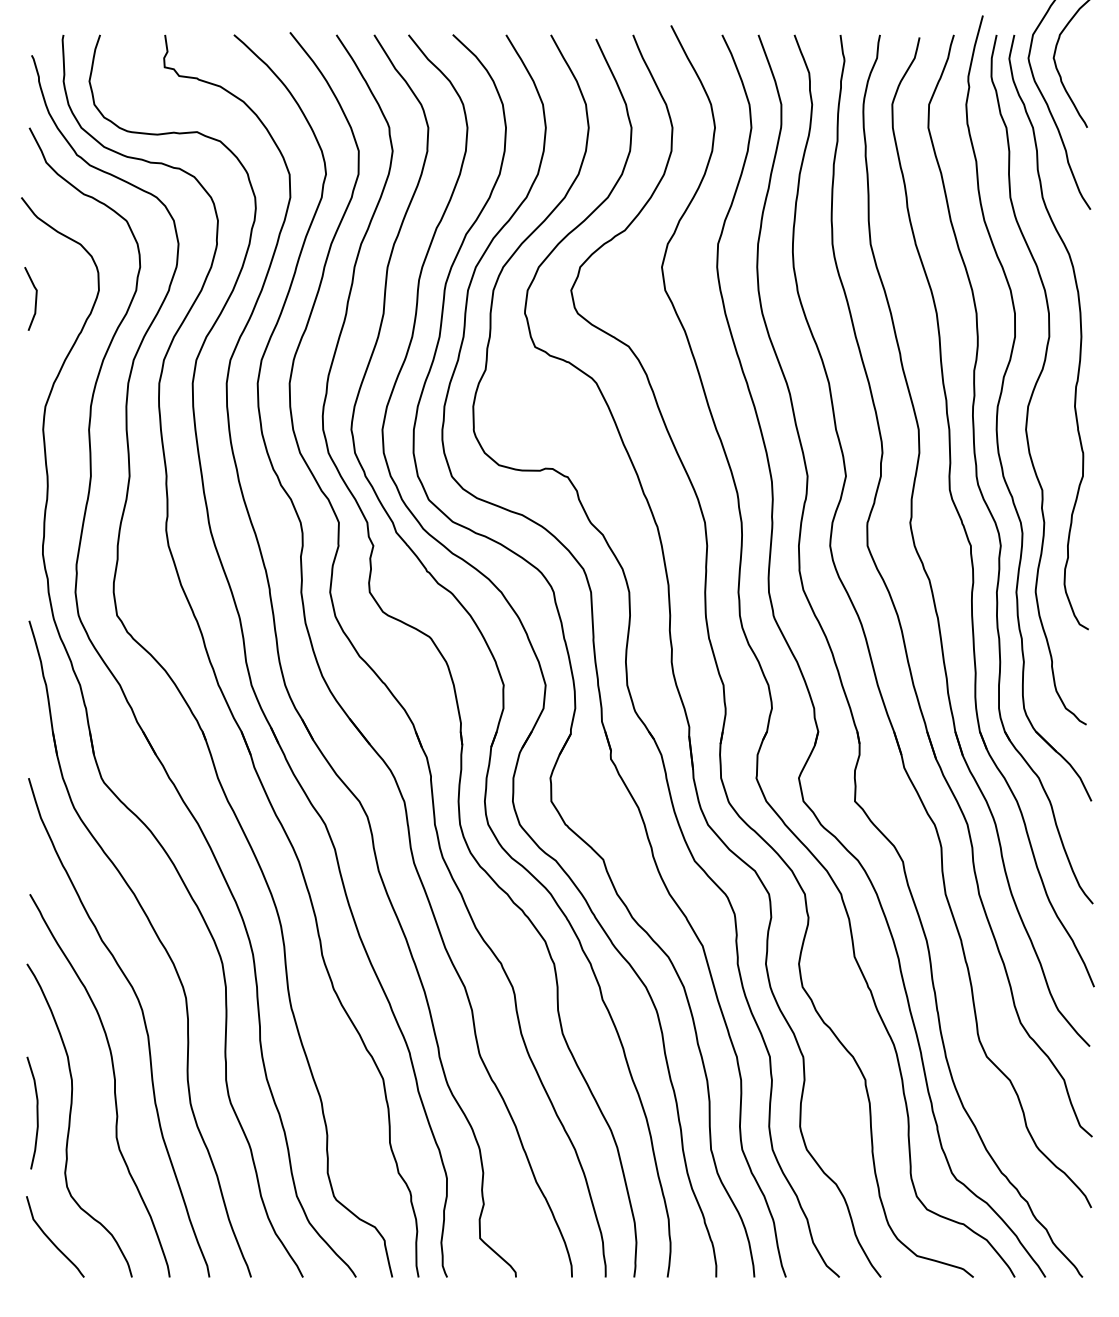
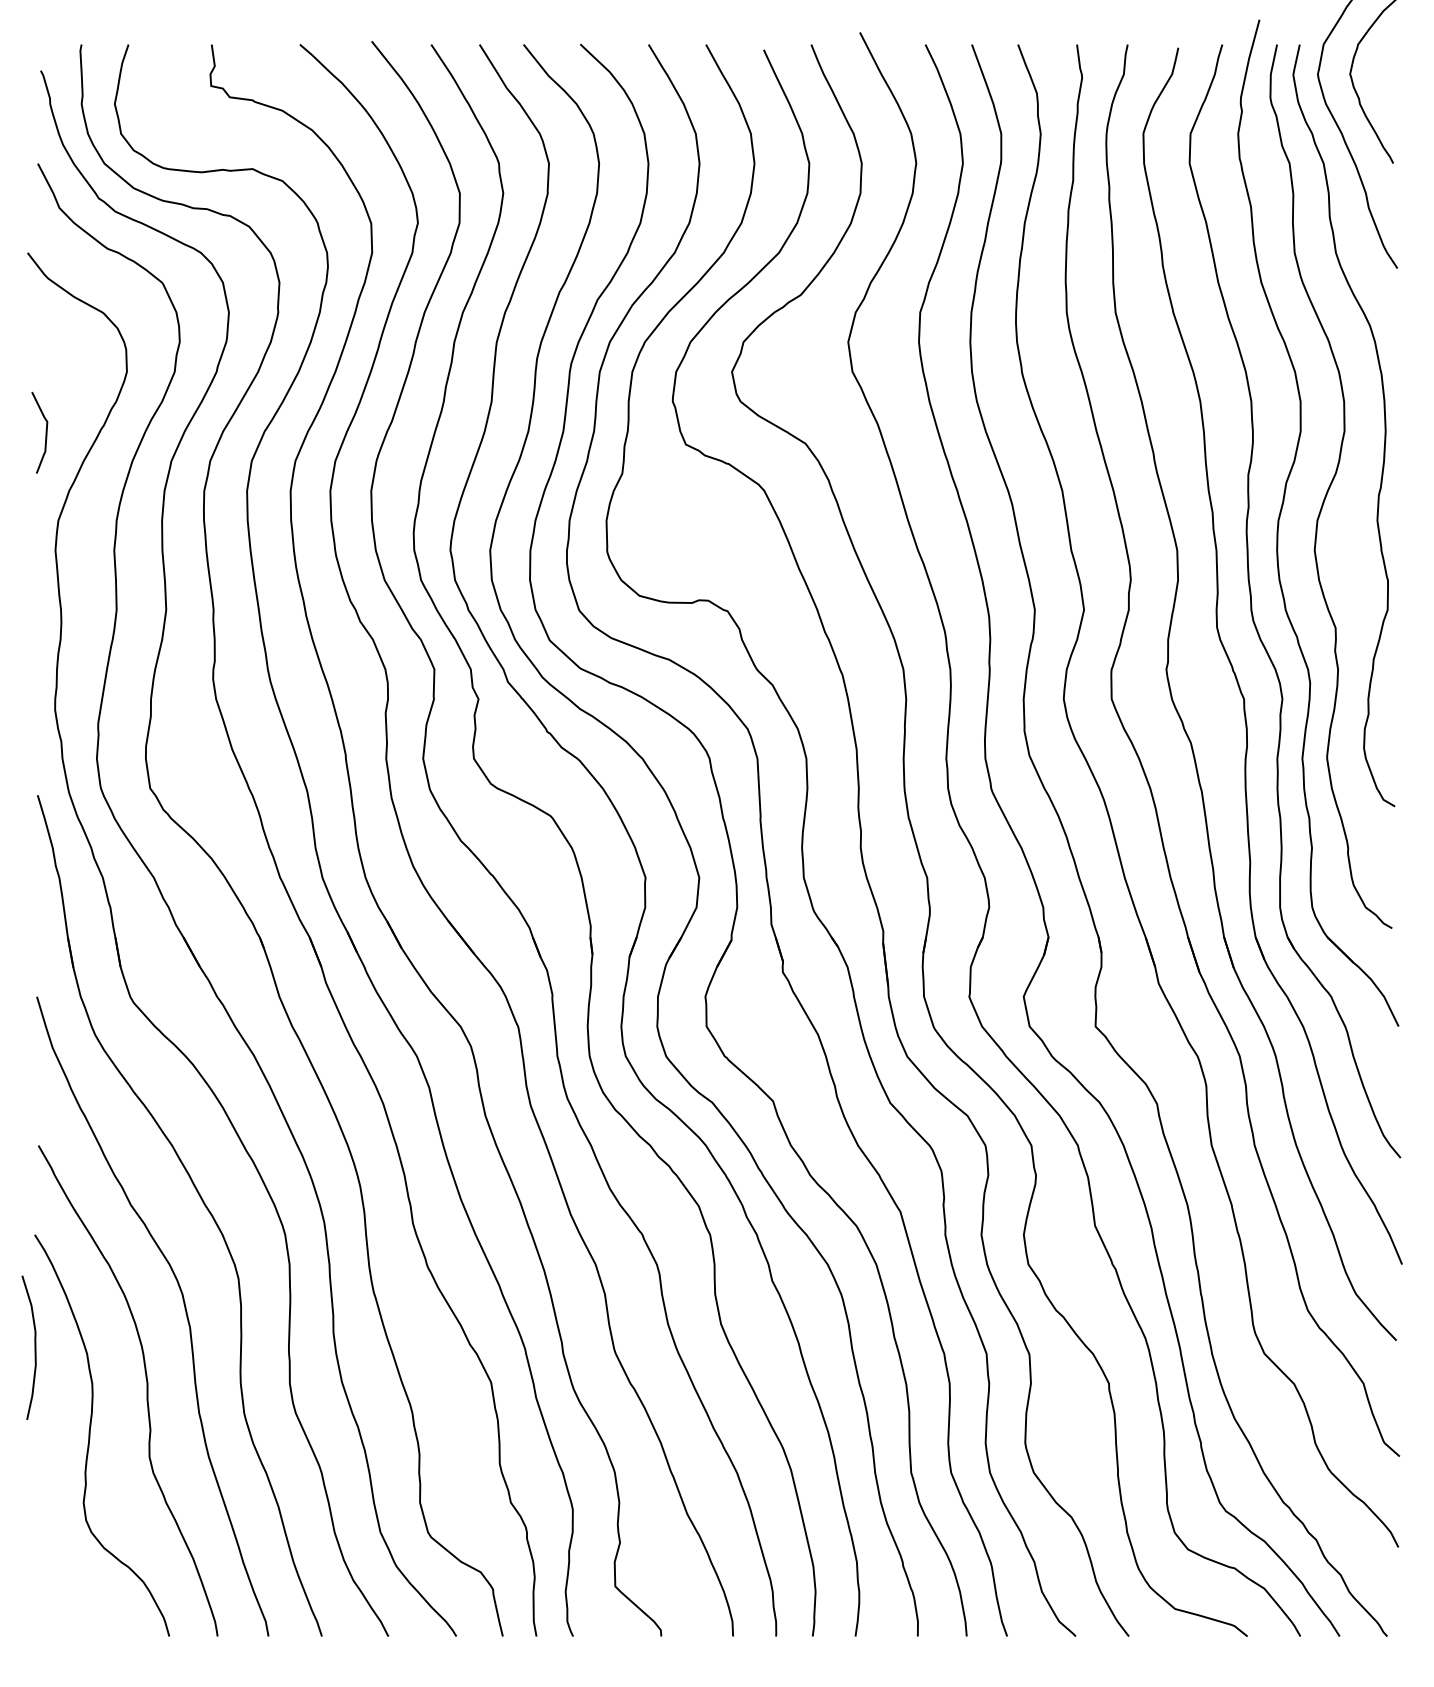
curve: (35, 298) -> (45, 432), moved
curve: (36, 1112) -> (34, 1347), moved
curve: (50, 1238) -> (64, 1586), removed

